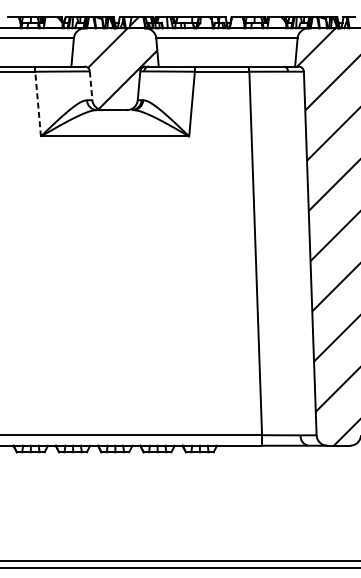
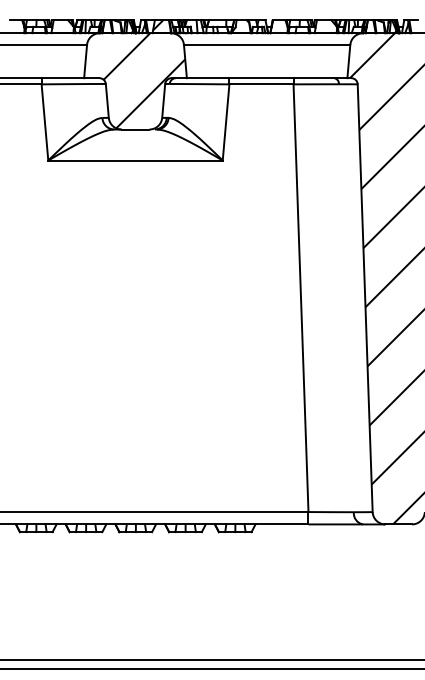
line: (91, 85) -> (107, 100), dashed -> solid
line: (37, 103) -> (44, 121), dashed -> solid

